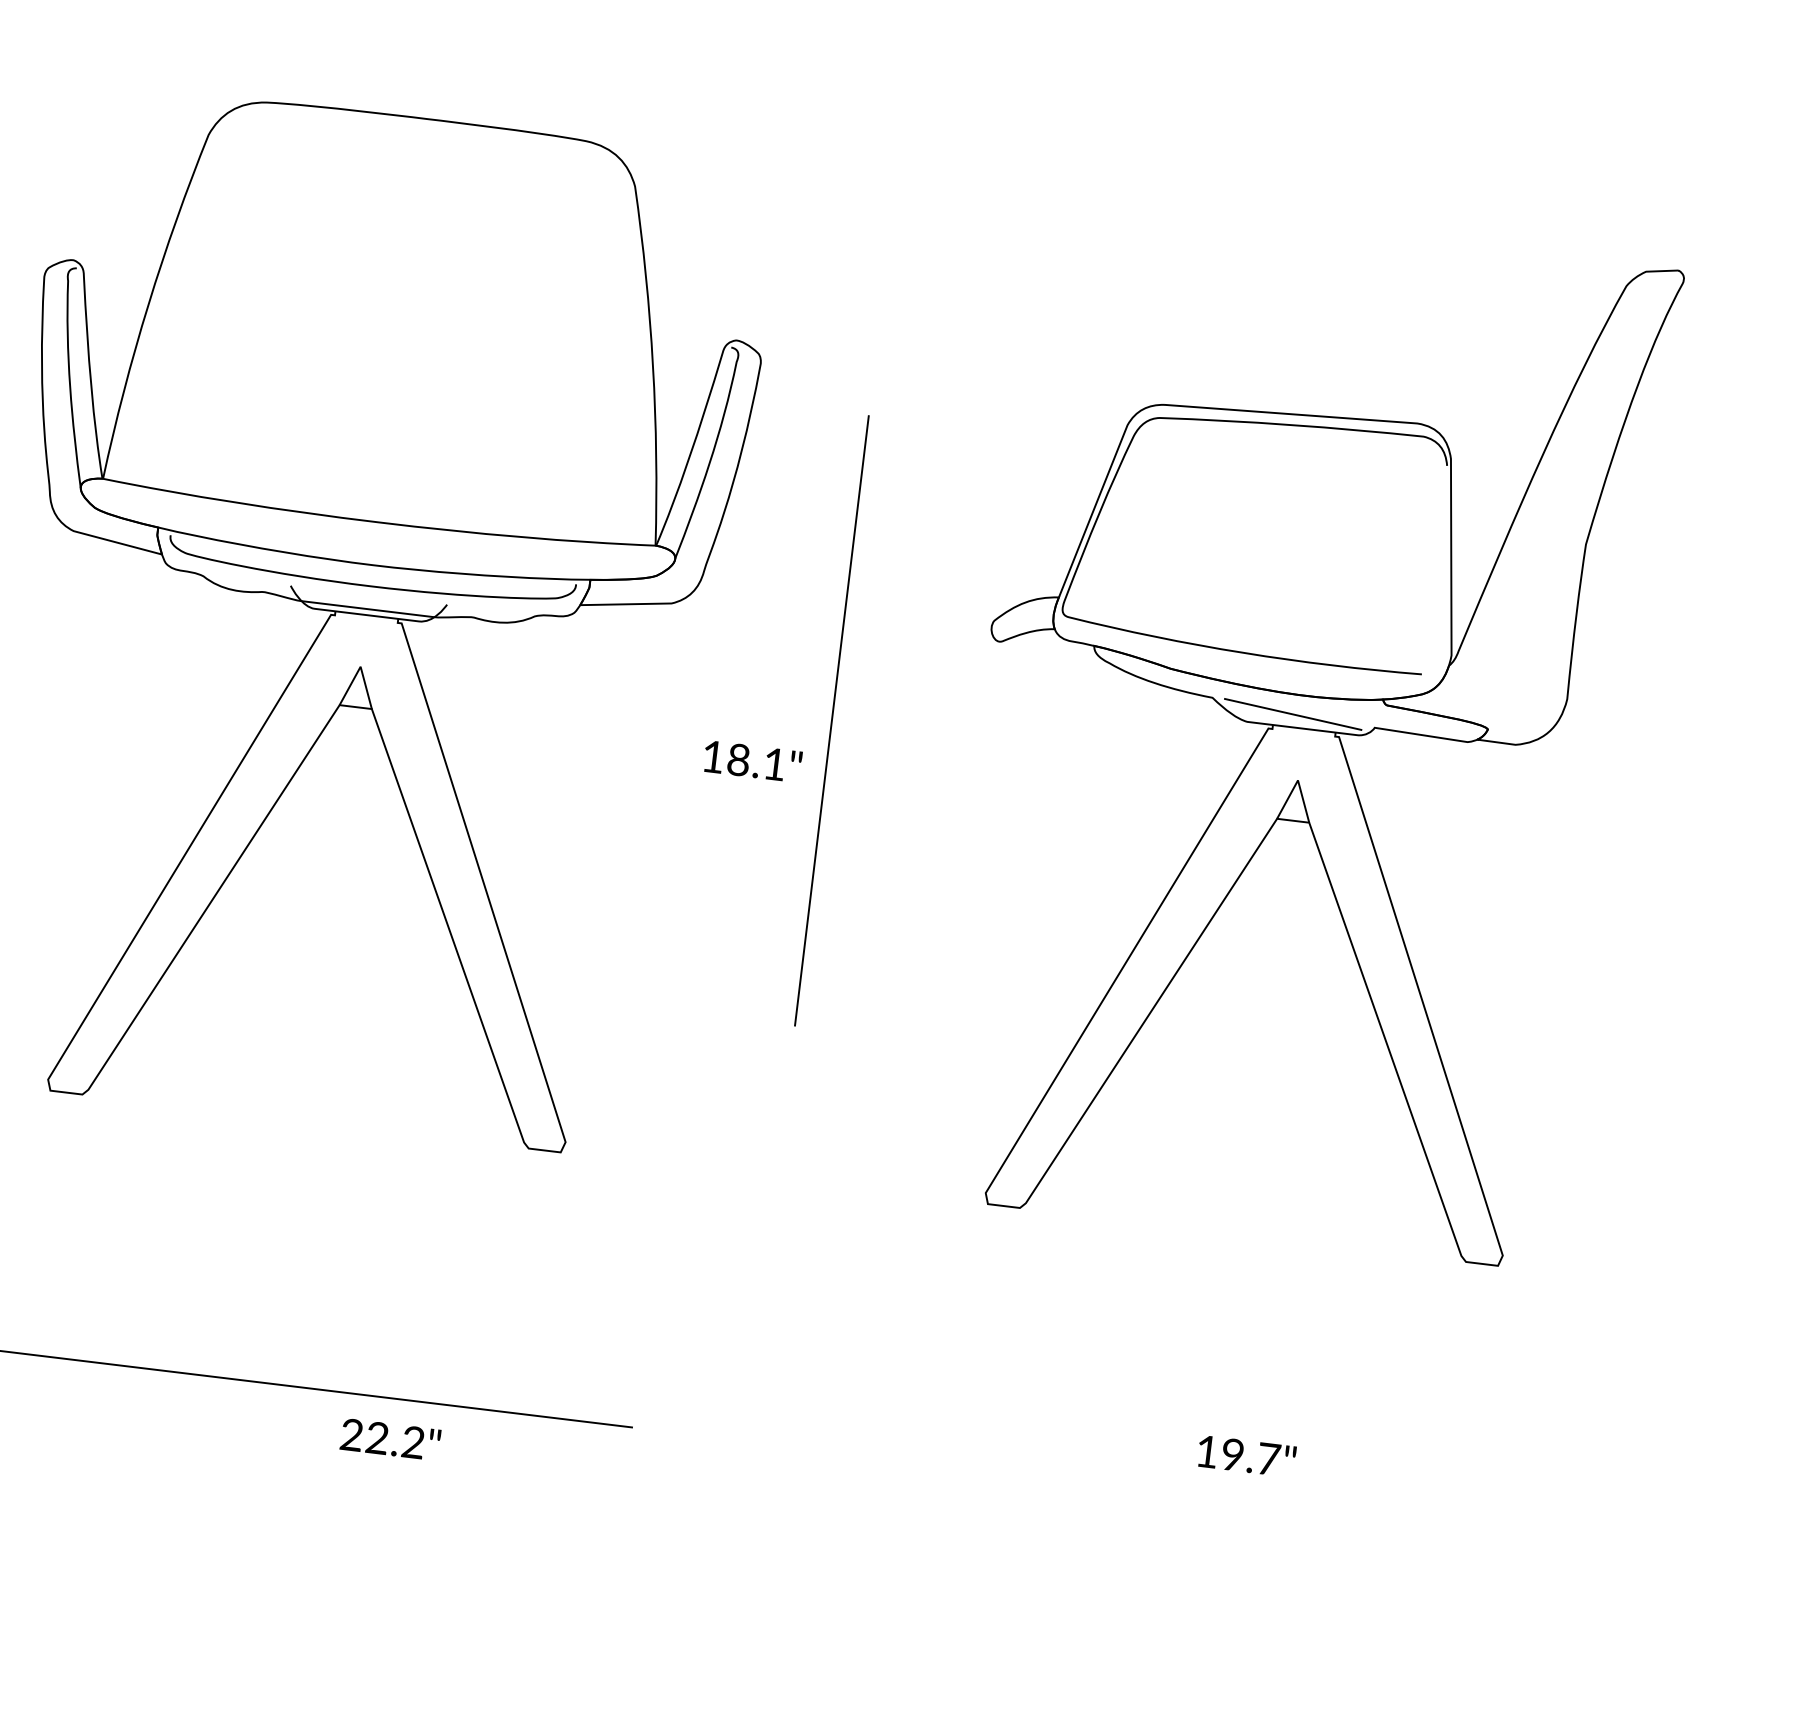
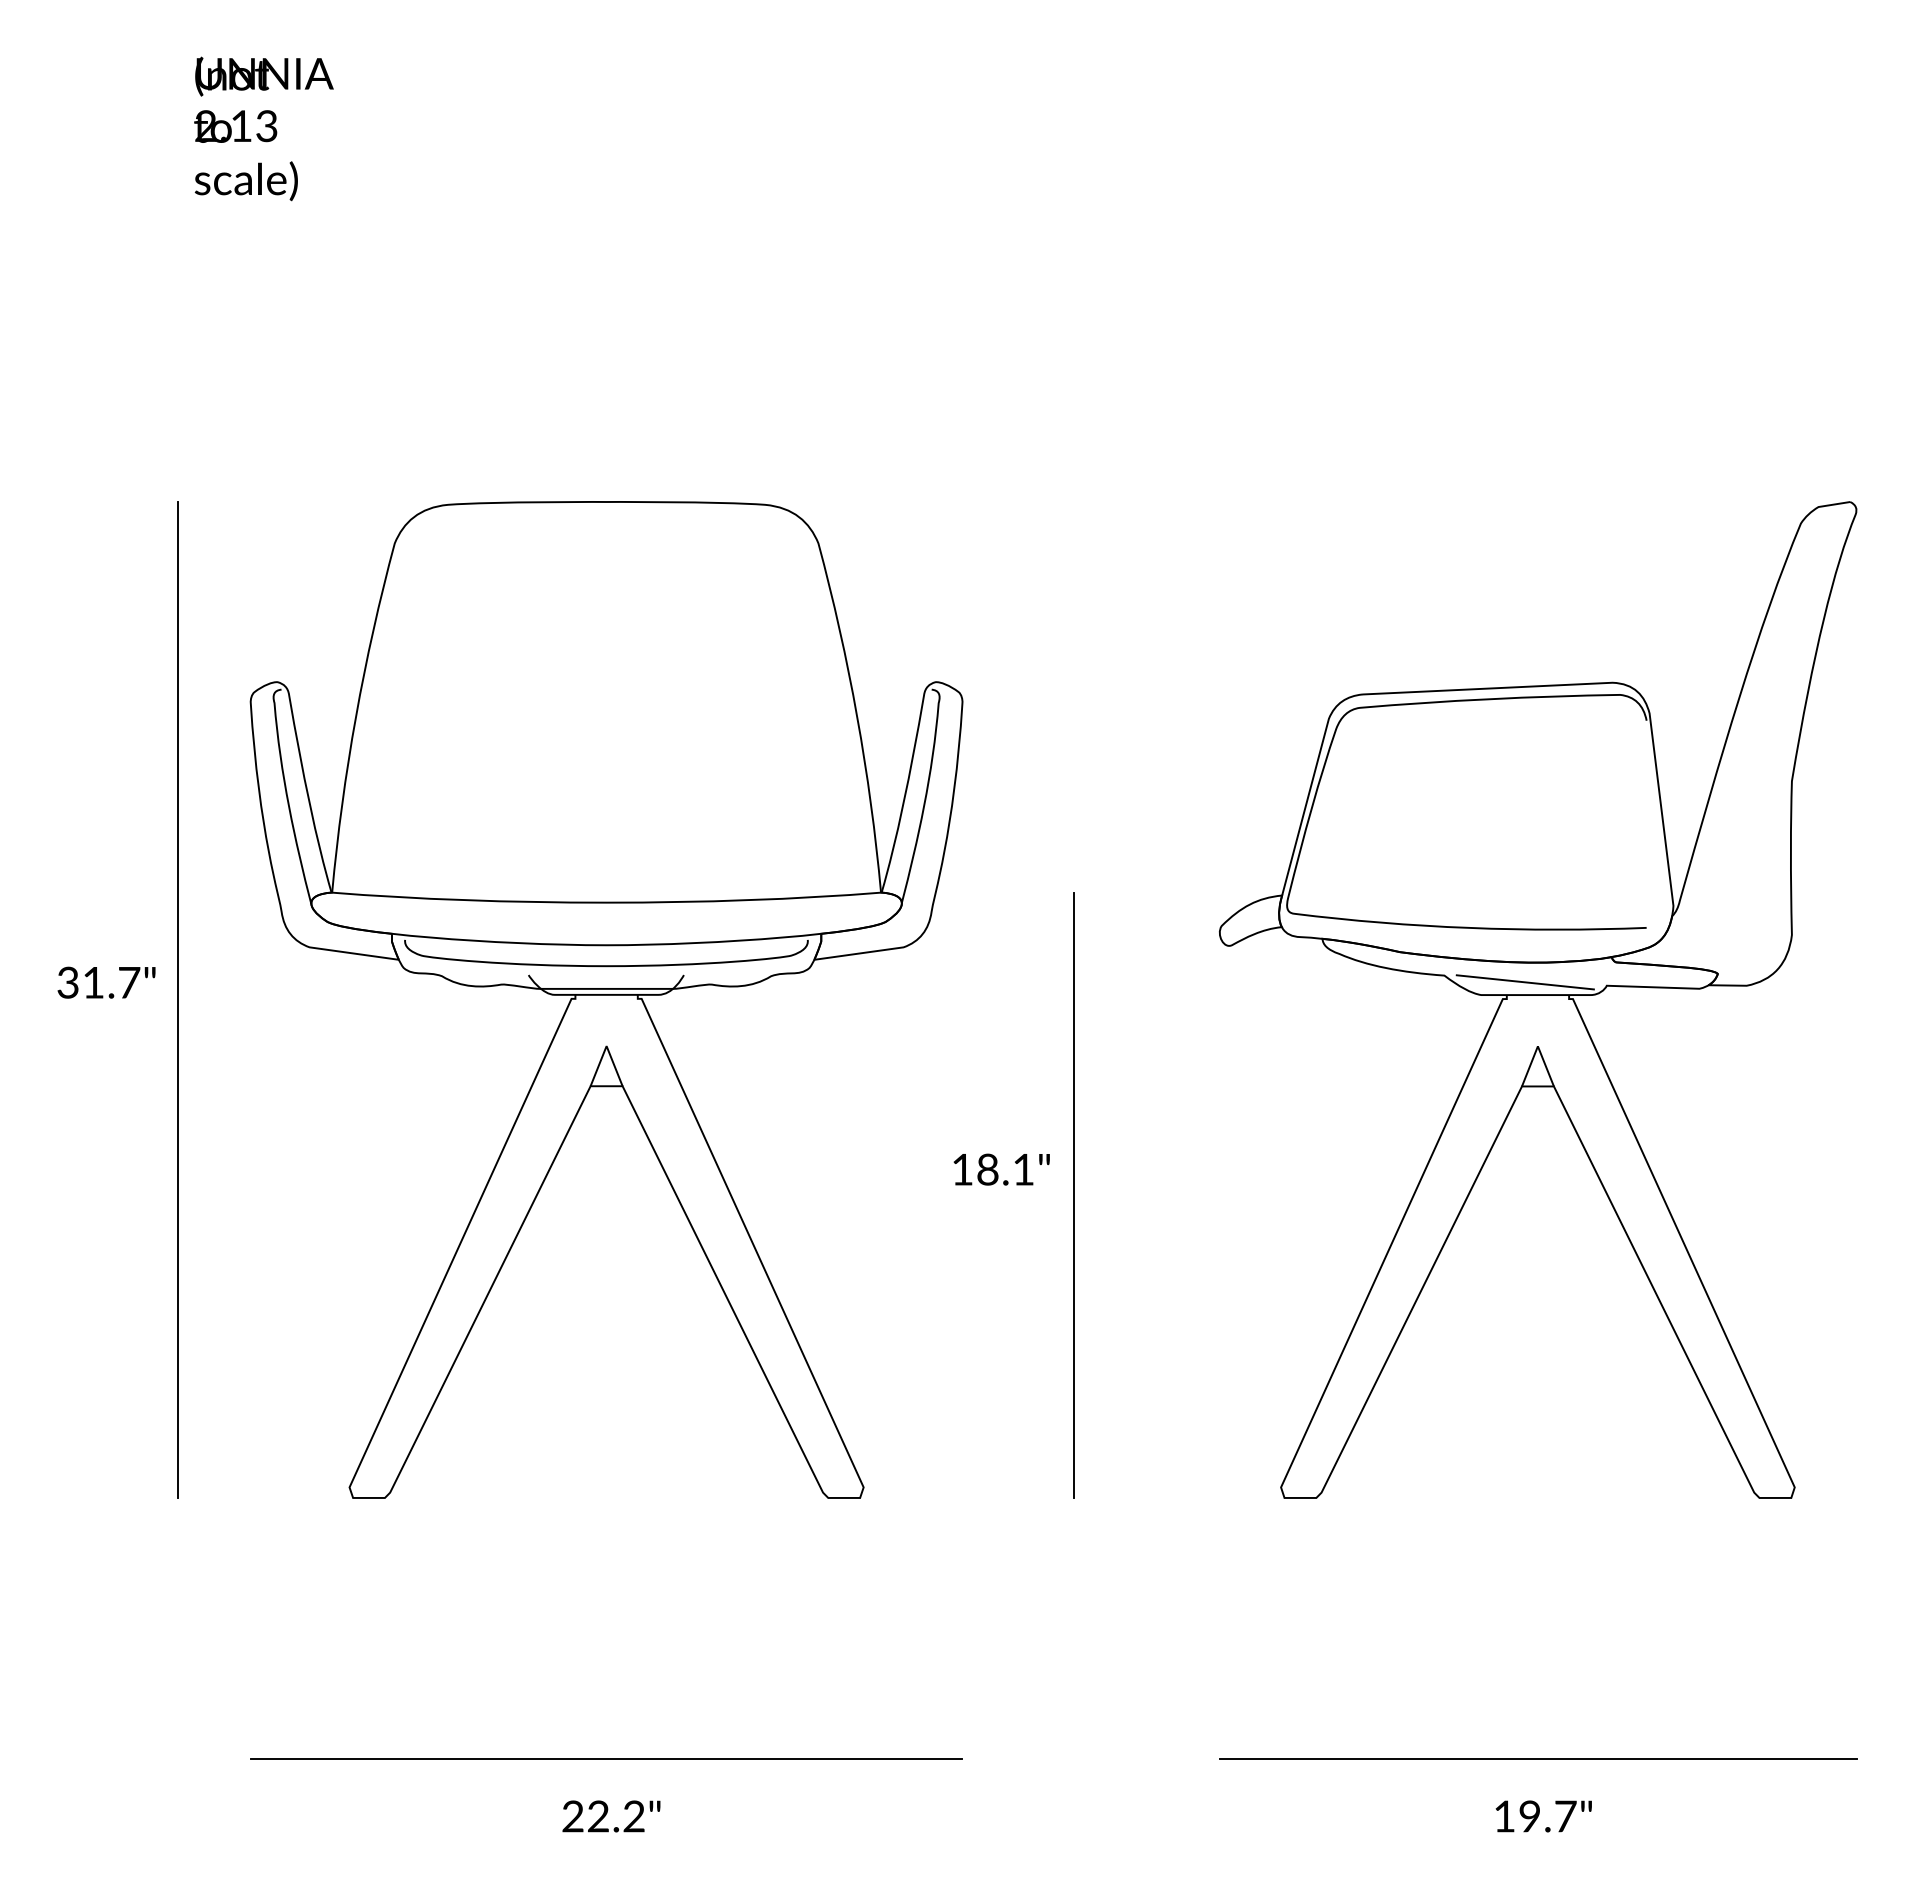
line: (830, 720) -> (1073, 1195), moved
text: (752, 761) -> (1001, 1169), moved
text: (390, 1439) -> (611, 1816), moved
text: (1246, 1456) -> (1543, 1816), moved
line: (1210, 1497) -> (1537, 1758), added

